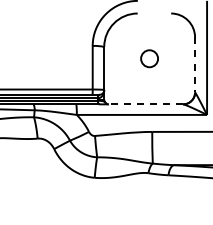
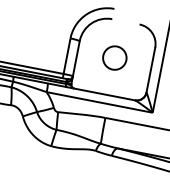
circle: (149, 58) -> (114, 57), size x1.67
line: (195, 65) -> (151, 70), dashed -> solid
line: (145, 104) -> (104, 94), dashed -> solid

